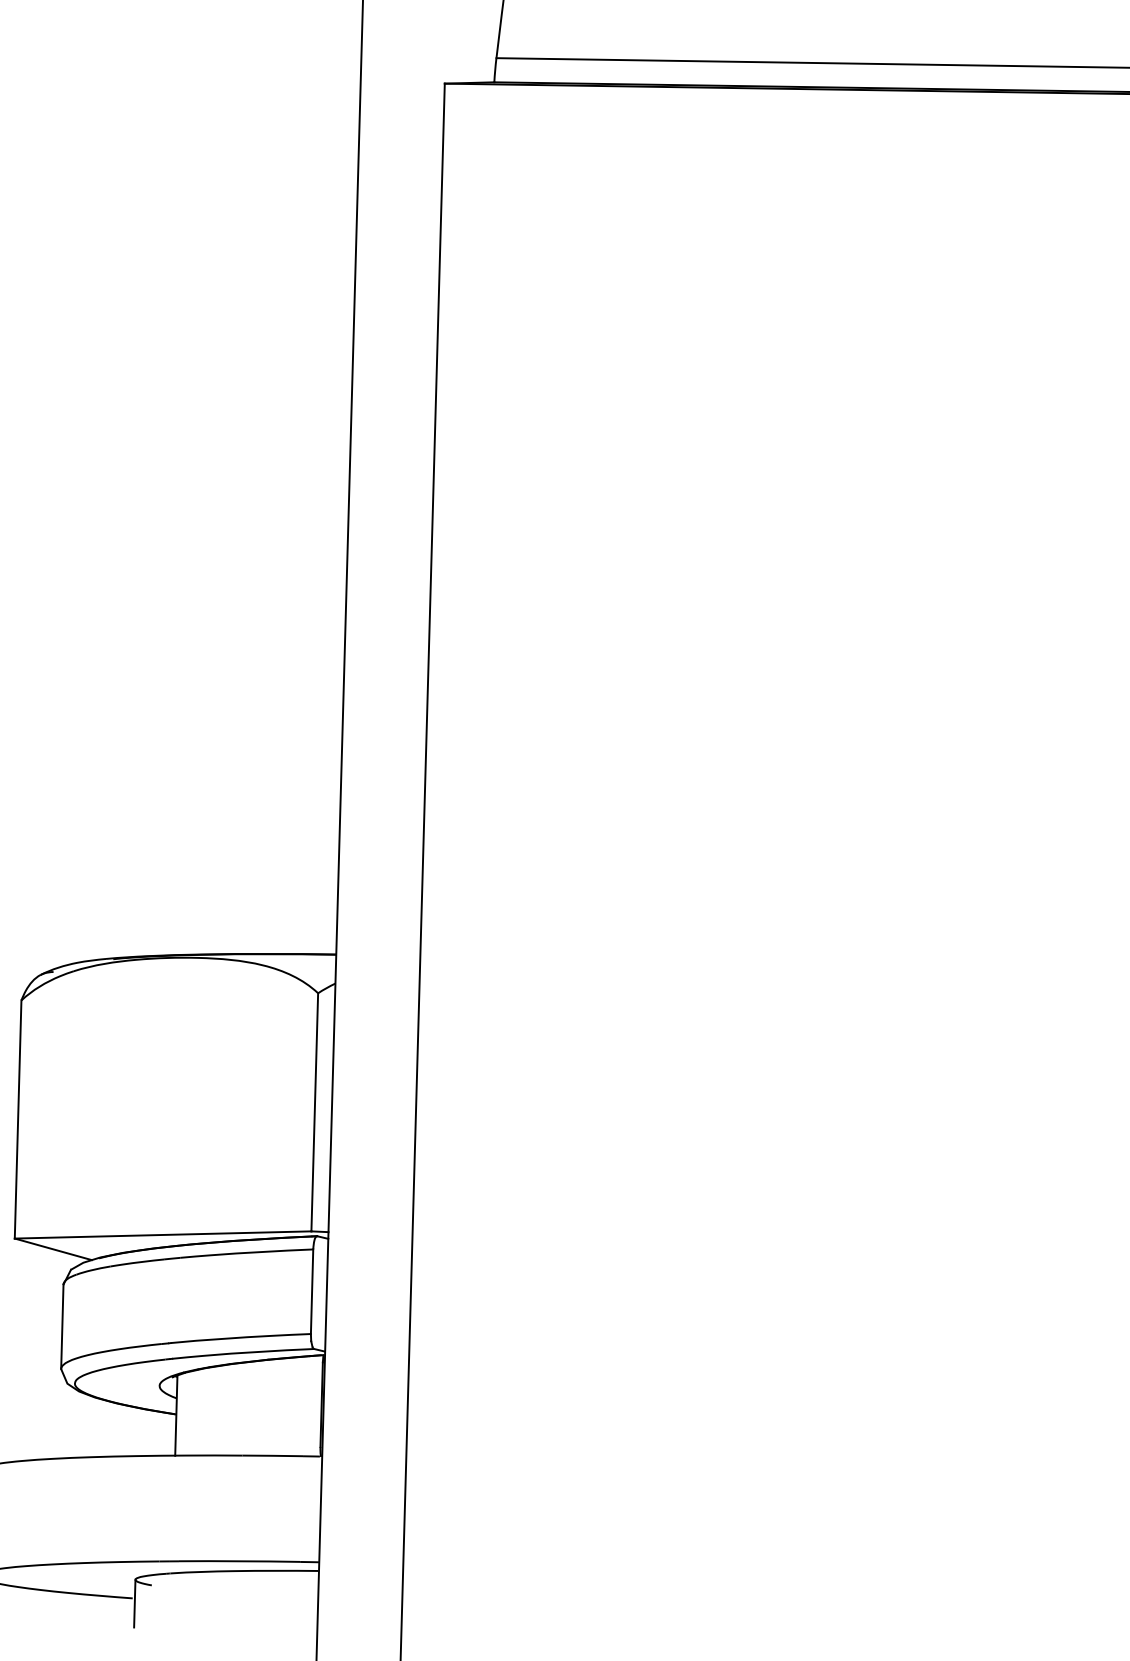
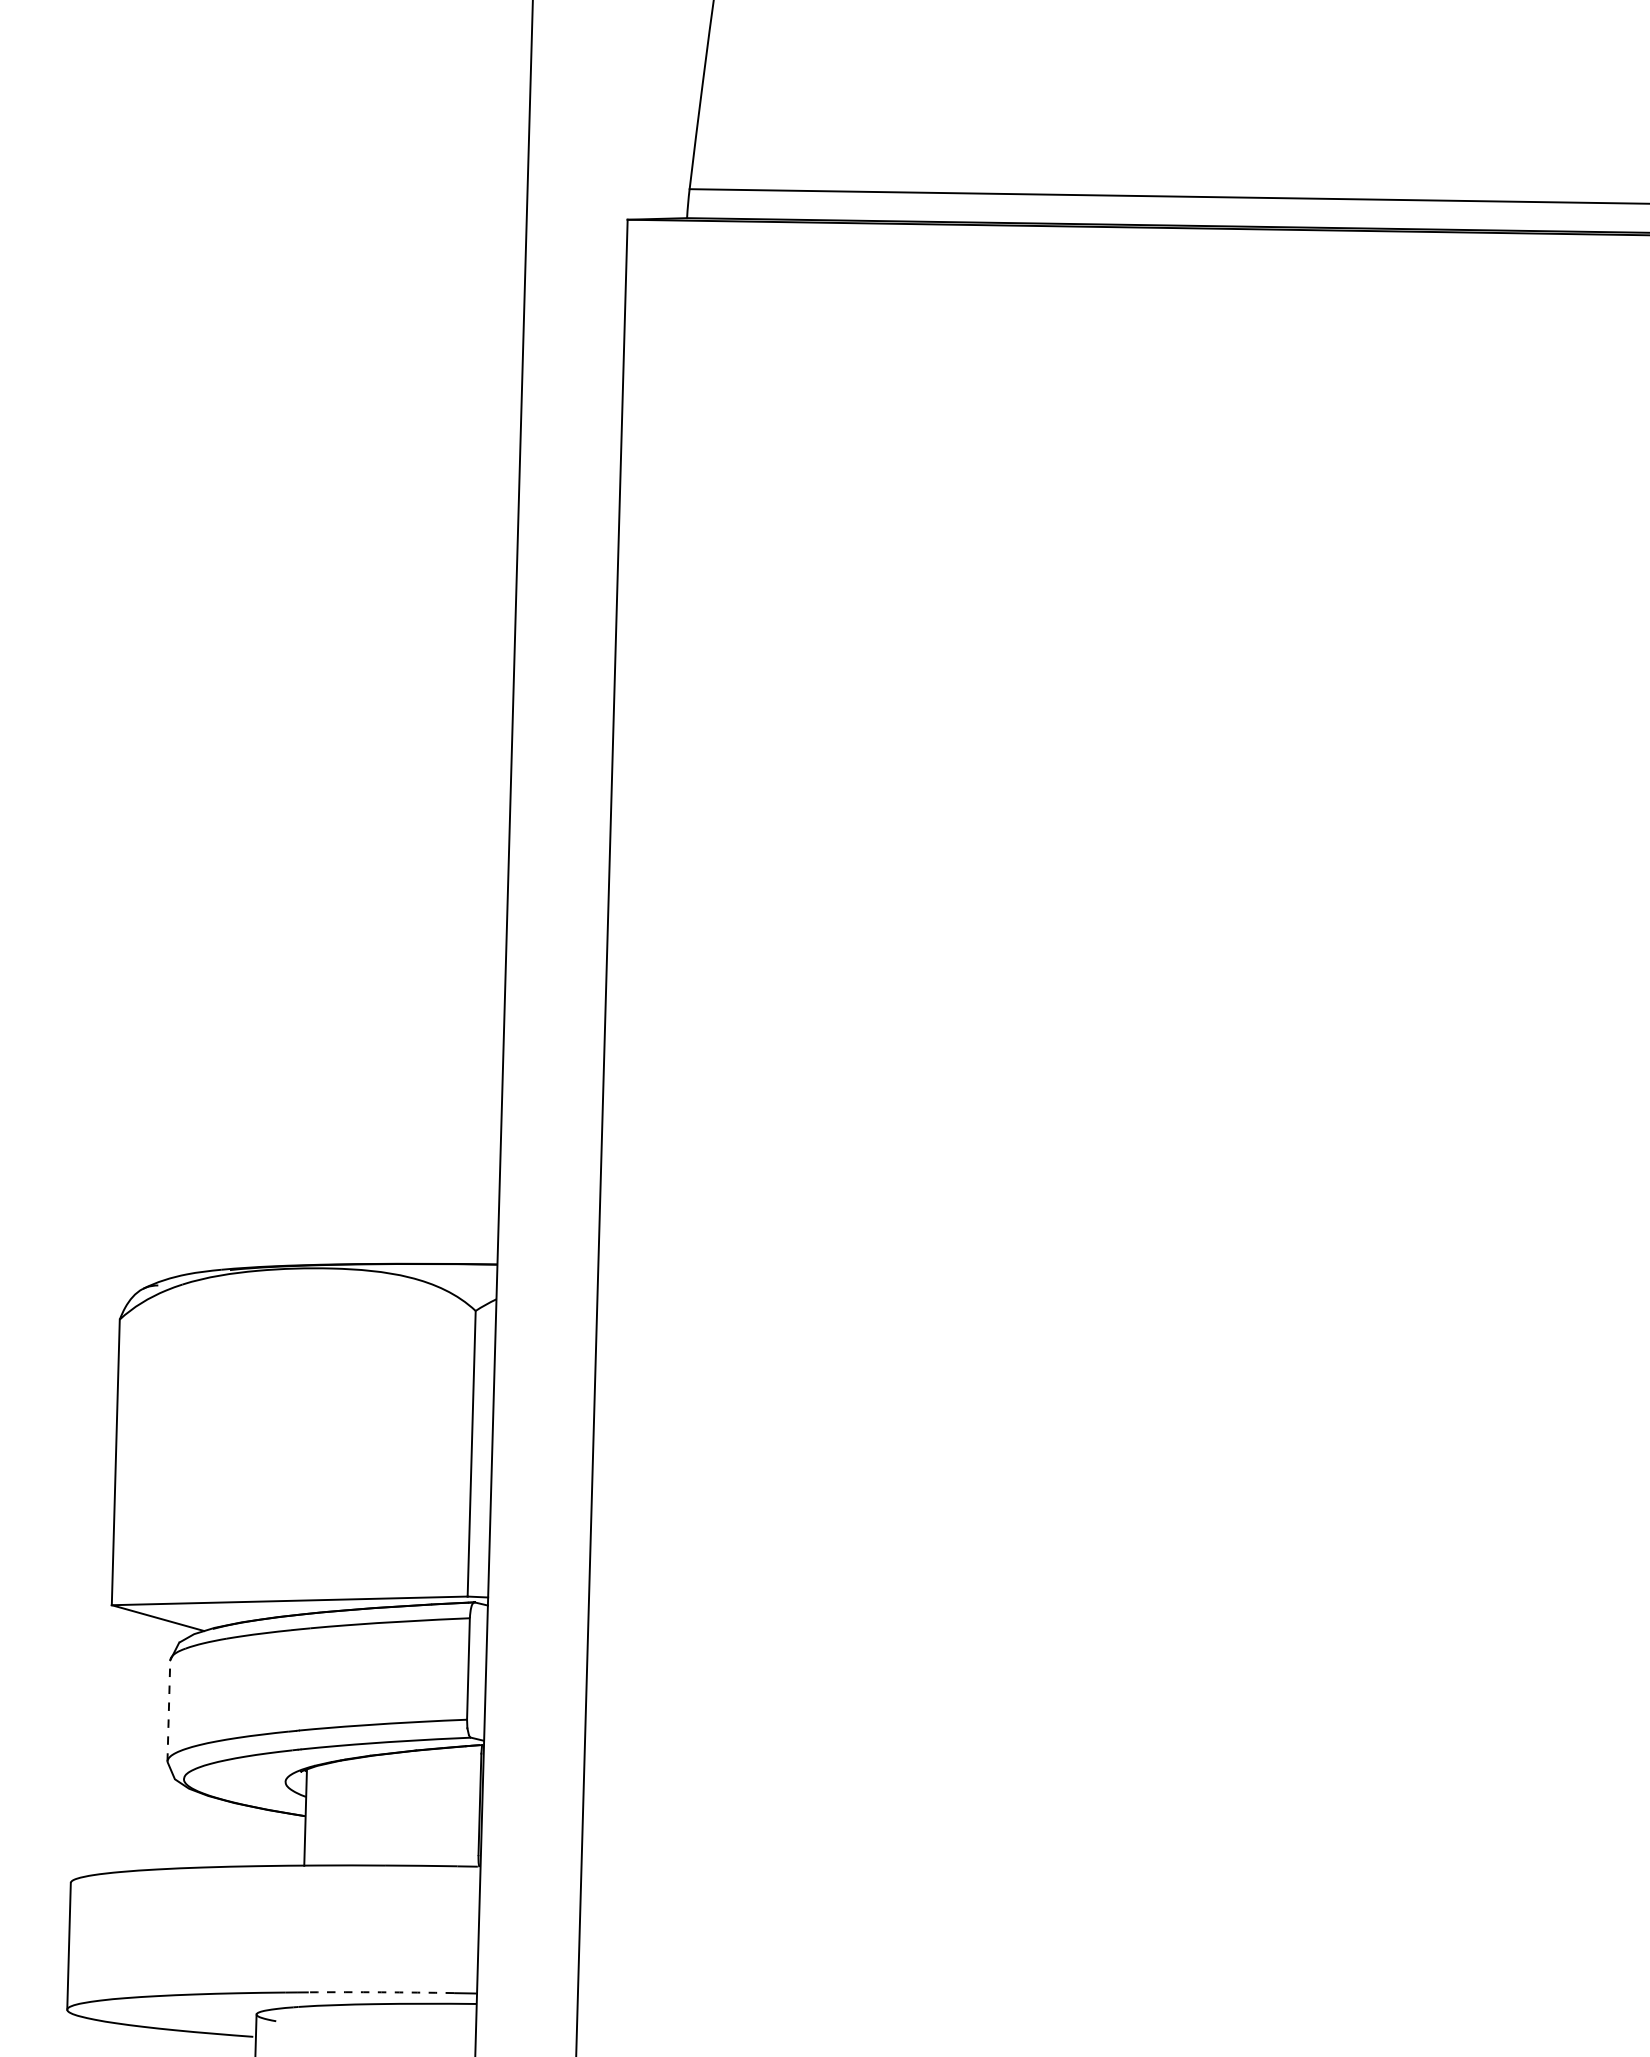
line: (62, 1327) -> (168, 1711), solid -> dashed
arc: (239, 1561) -> (381, 1992), solid -> dashed

